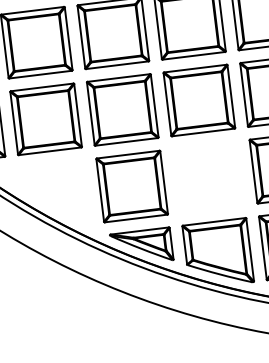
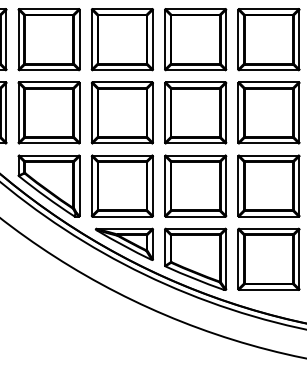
part: (208, 176) -> (195, 185), added
part: (54, 195) -> (48, 185), added

